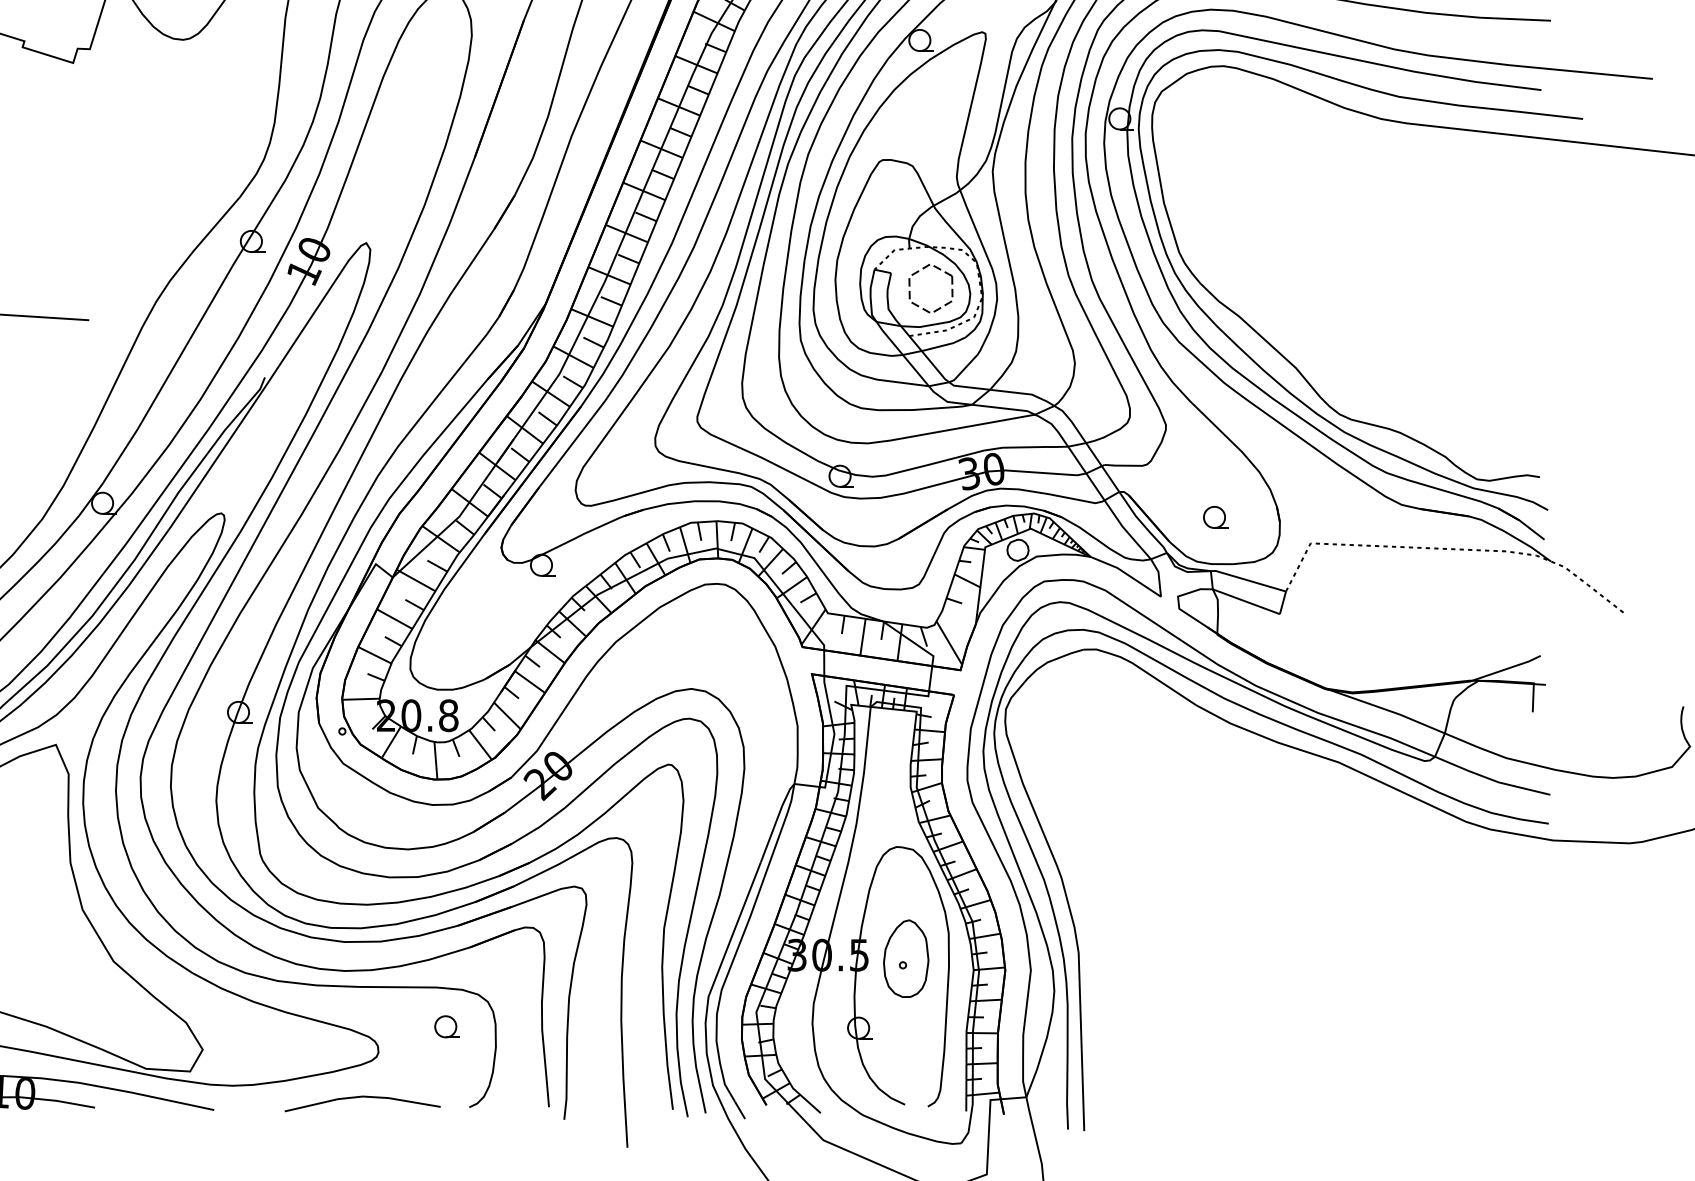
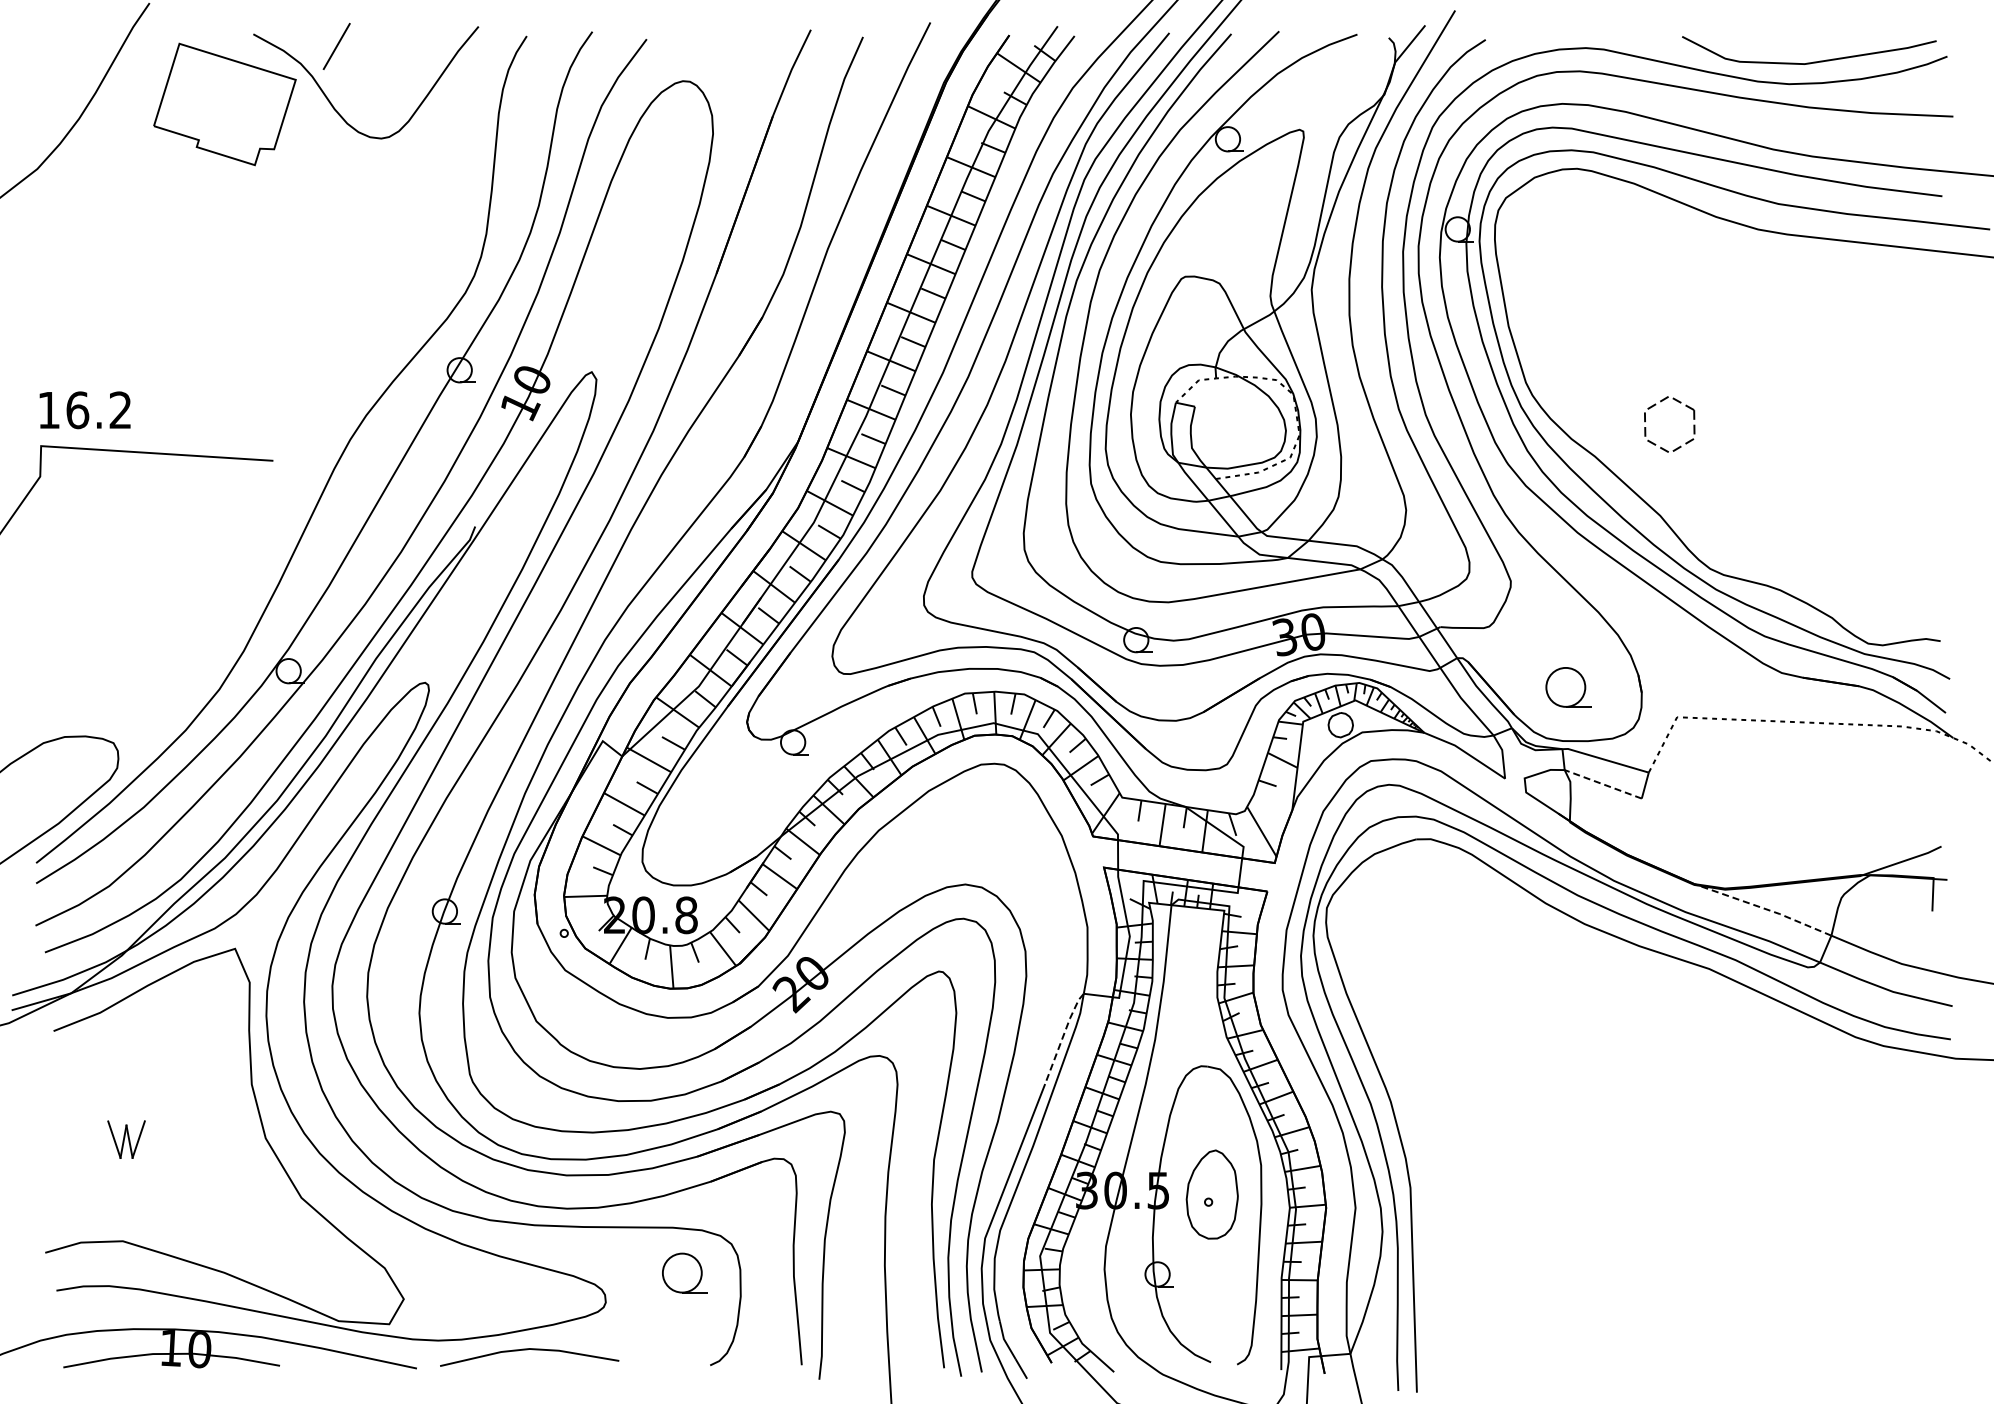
part: (910, 291) -> (1646, 427), moved
part: (1215, 517) -> (1567, 687), size x1.6
line: (1245, 601) -> (1602, 784), solid -> dashed
line: (1385, 709) -> (1763, 908), solid -> dashed
line: (775, 822) -> (1062, 1037), solid -> dashed
part: (446, 1026) -> (684, 1272), size x1.6
line: (360, 1097) -> (527, 1350), moved

